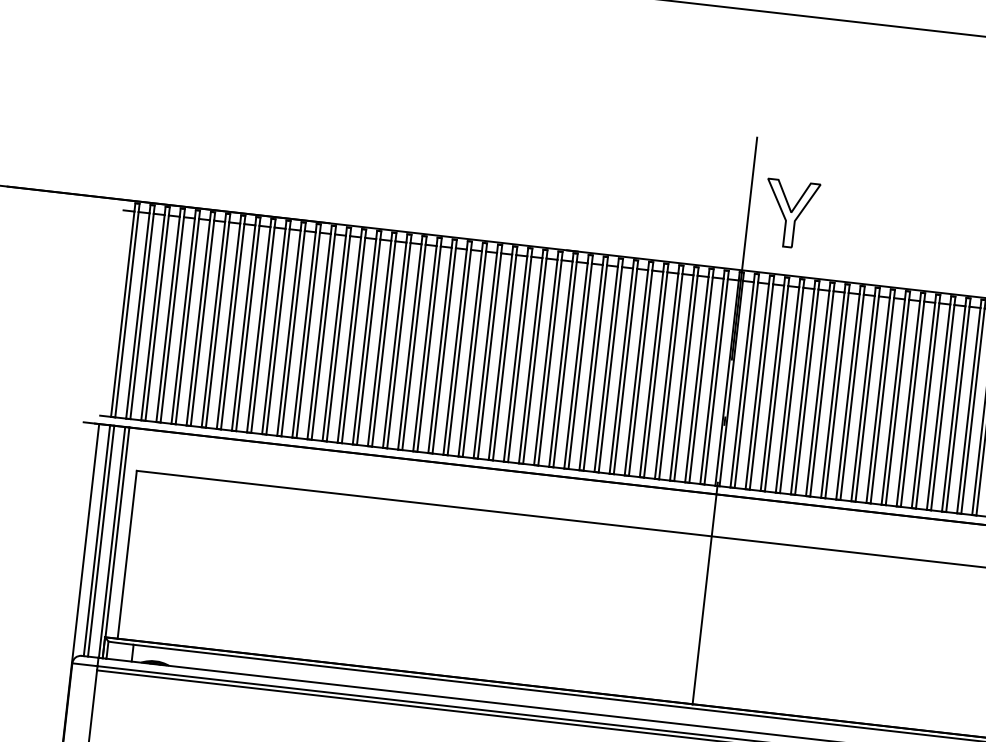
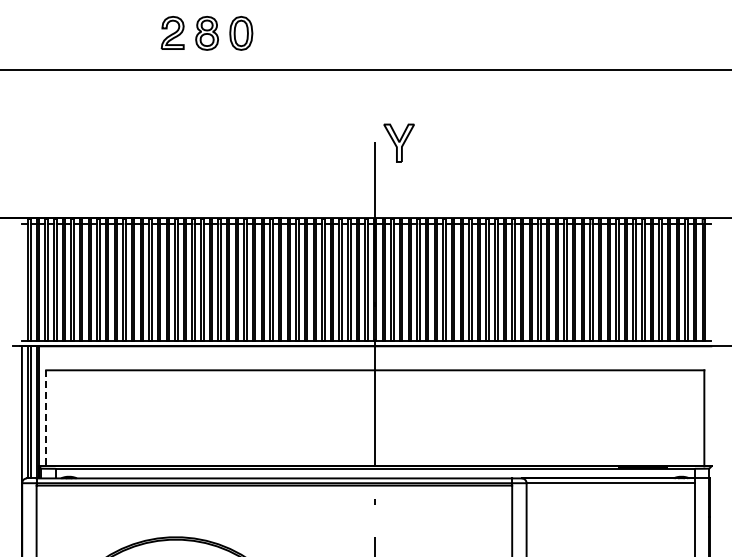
part: (789, 212) -> (398, 142), moved
line: (127, 555) -> (46, 418), solid -> dashed

